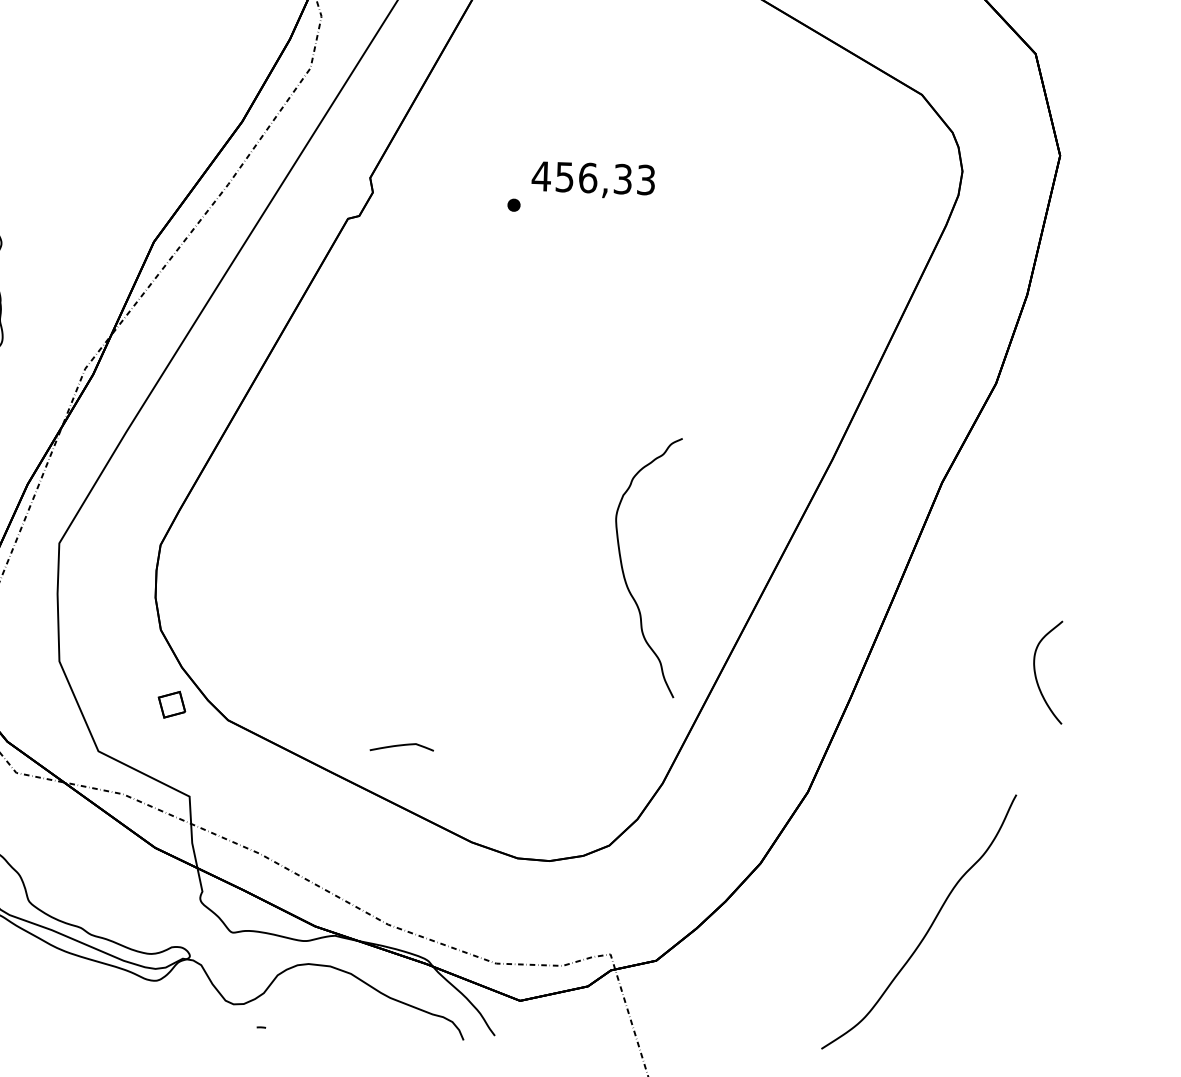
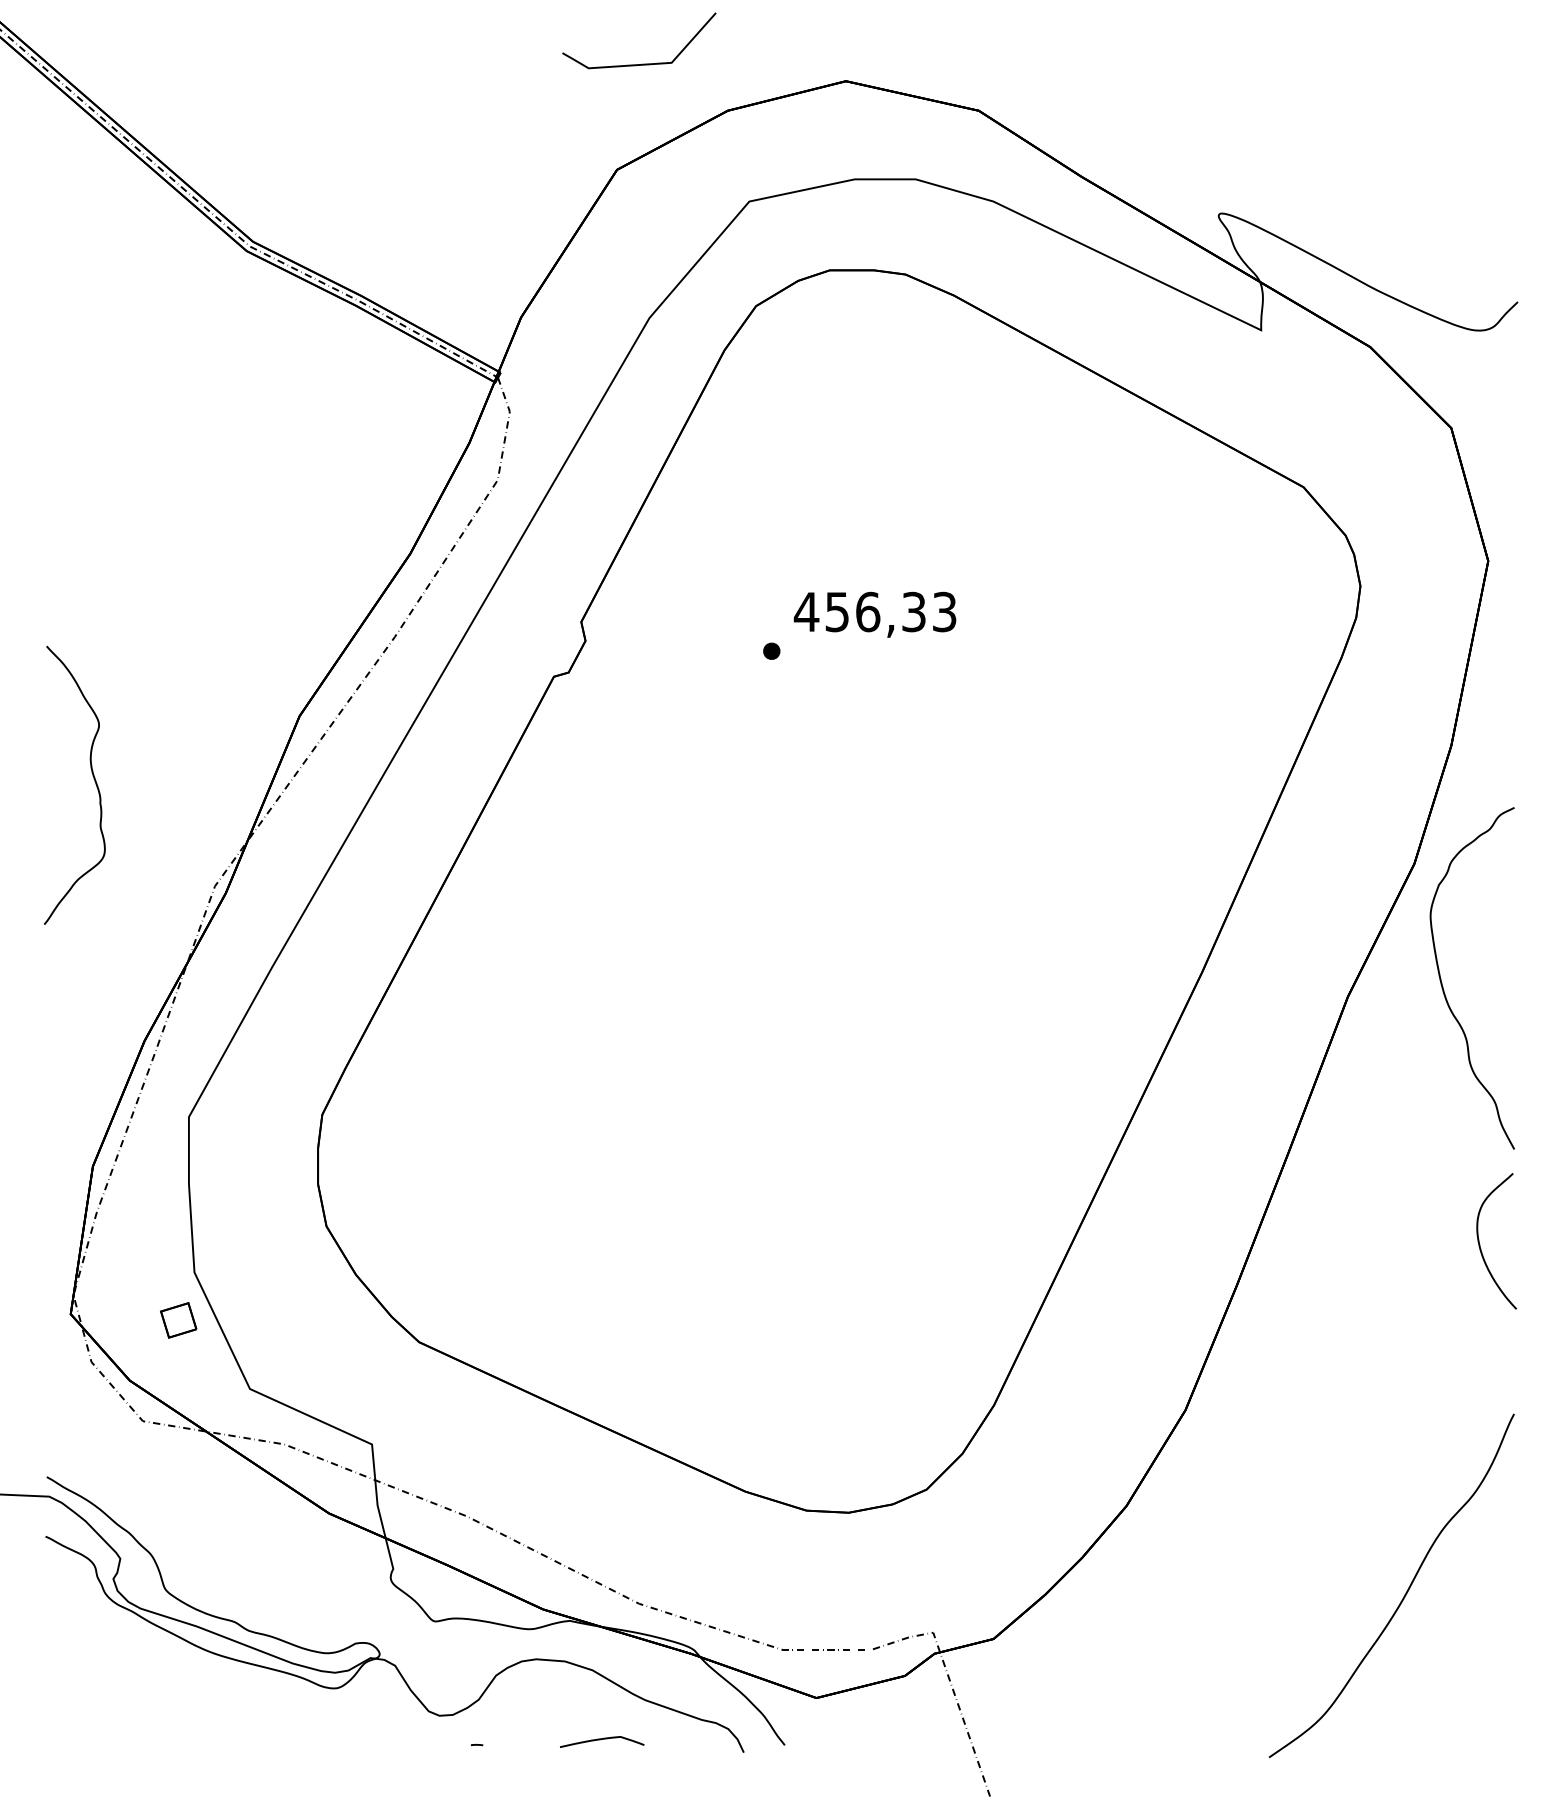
curve: (624, 572) -> (1443, 986), moved
part: (171, 704) -> (178, 1320), moved
curve: (402, 745) -> (602, 1739), moved
curve: (929, 927) -> (1405, 1592), moved

